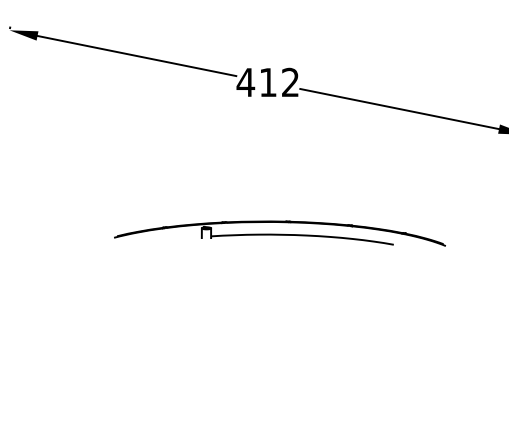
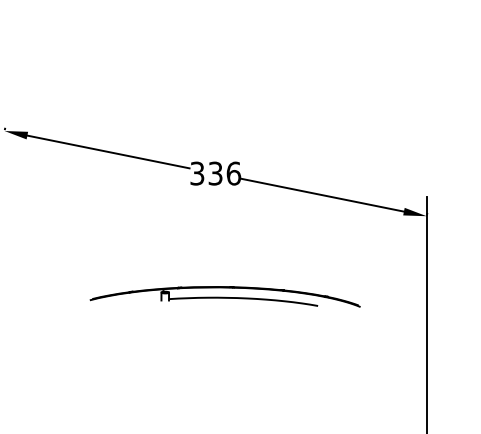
text: (268, 82) -> (215, 173), 412 -> 336

